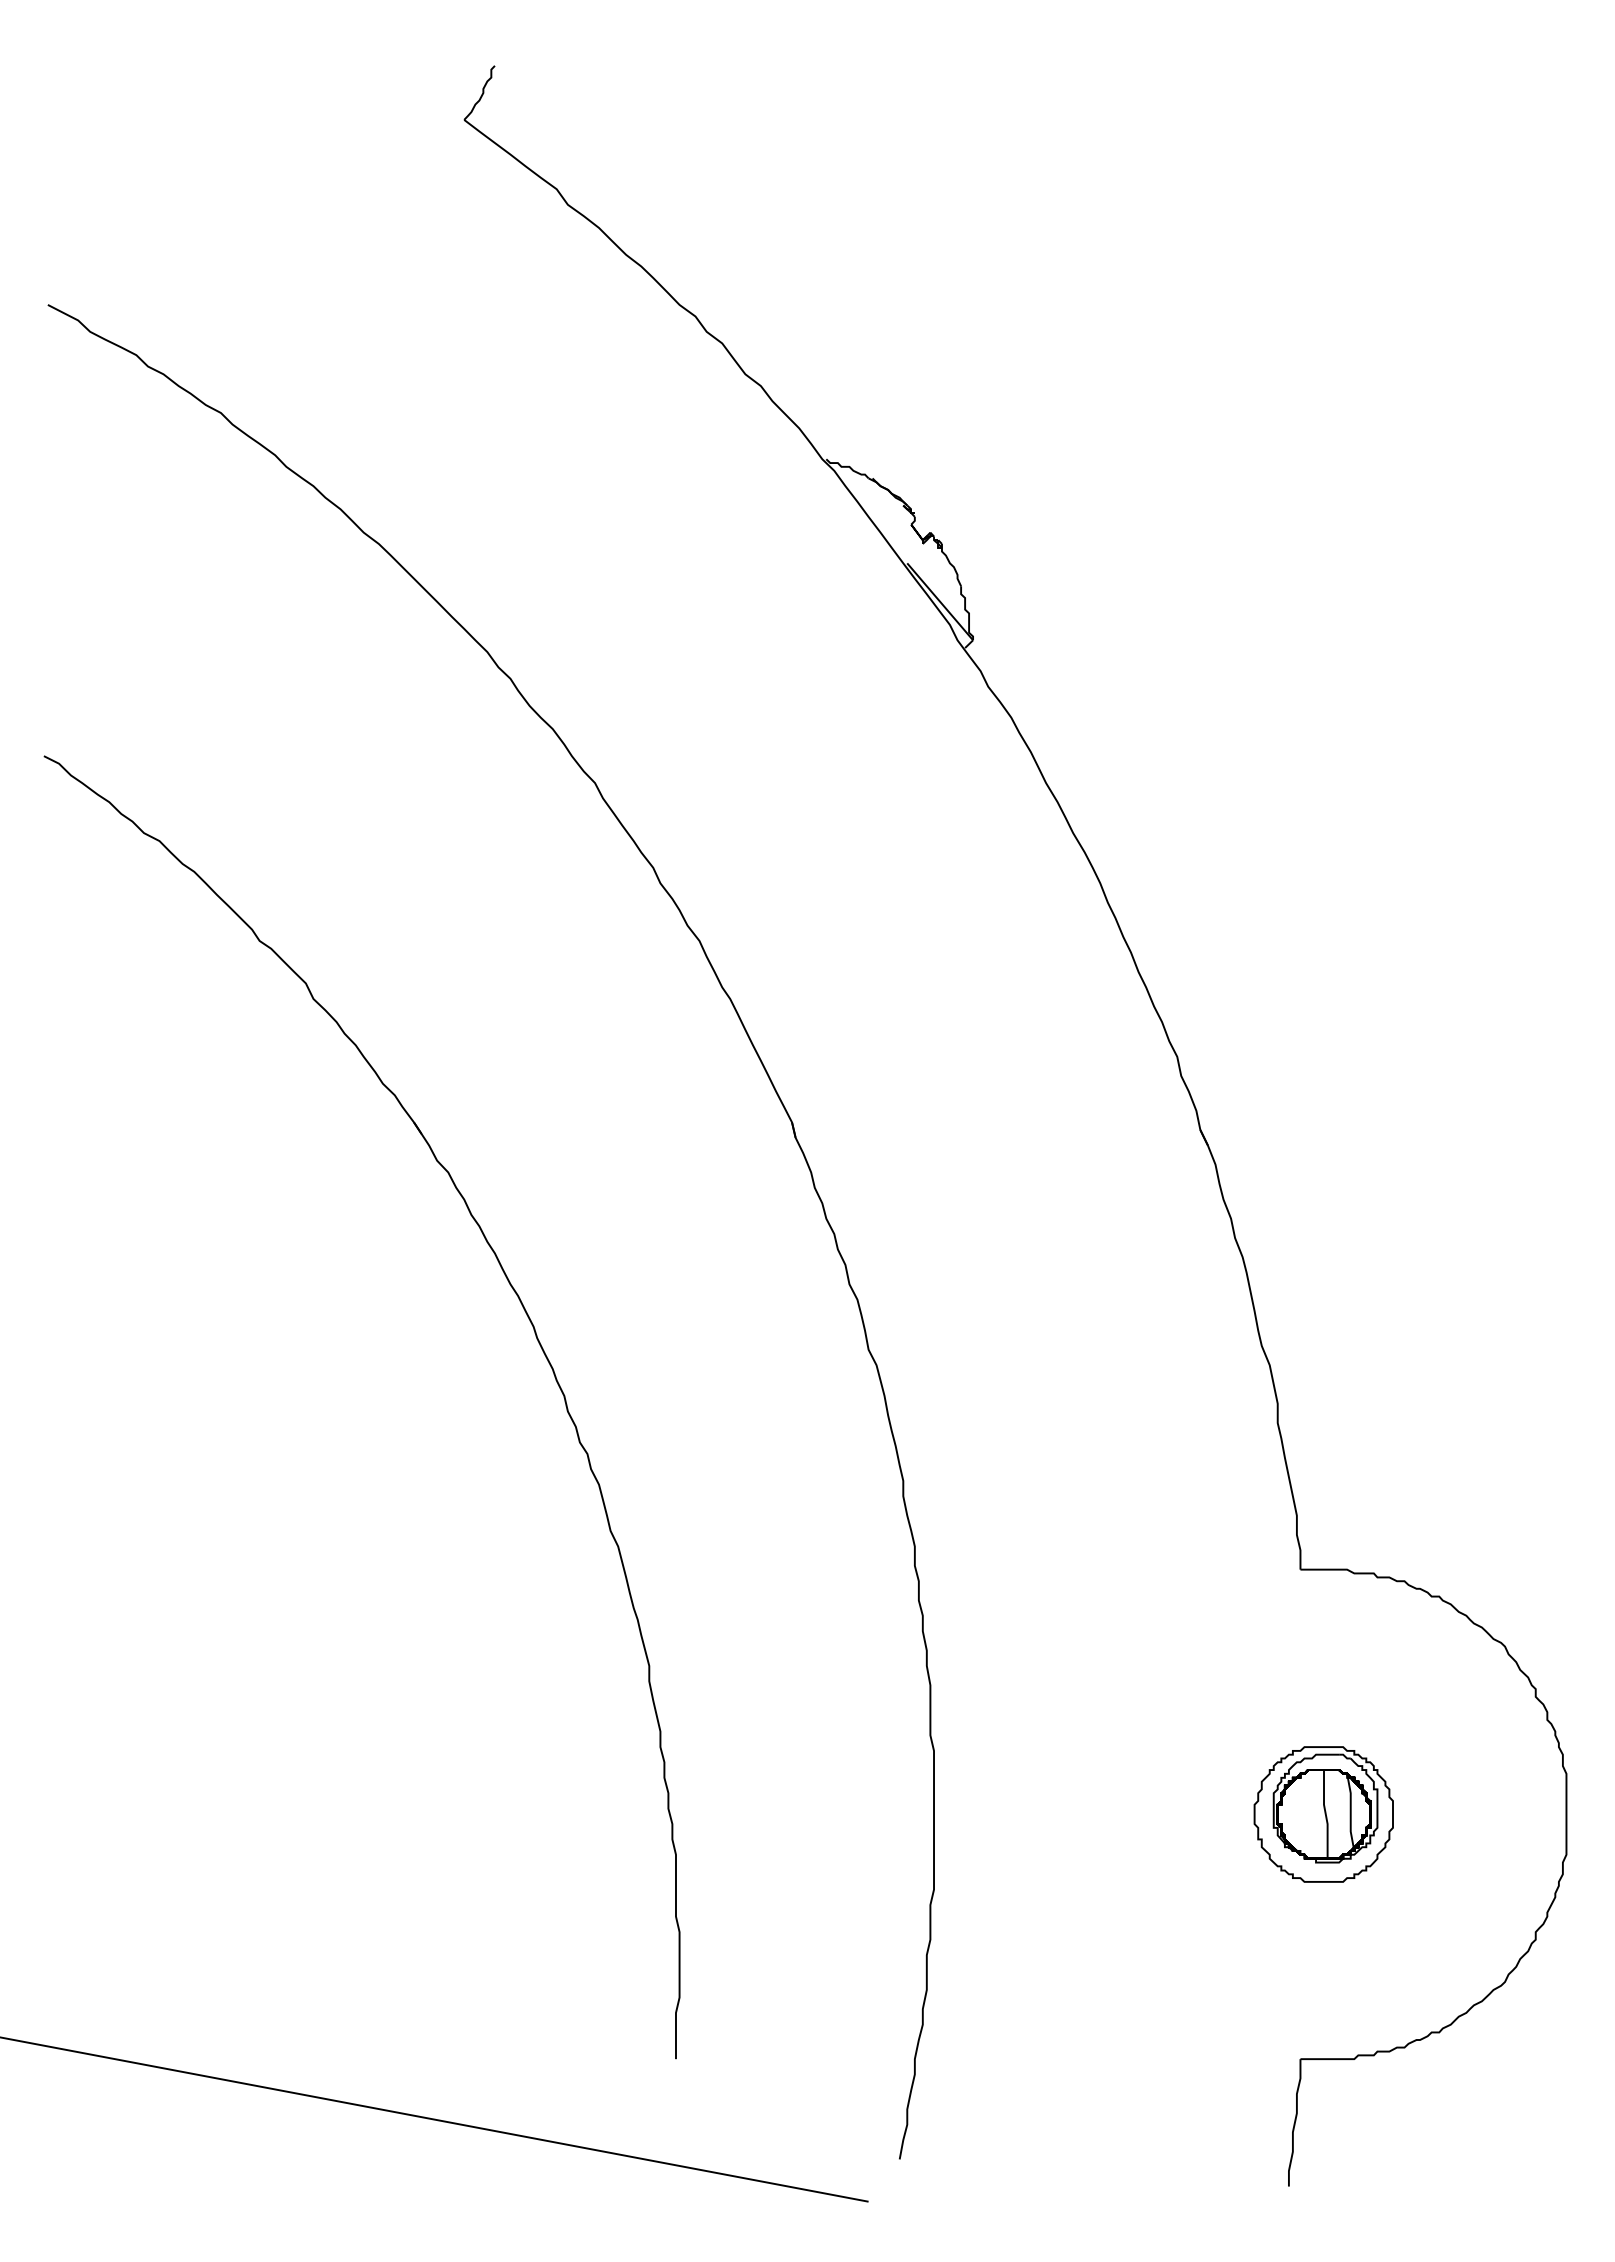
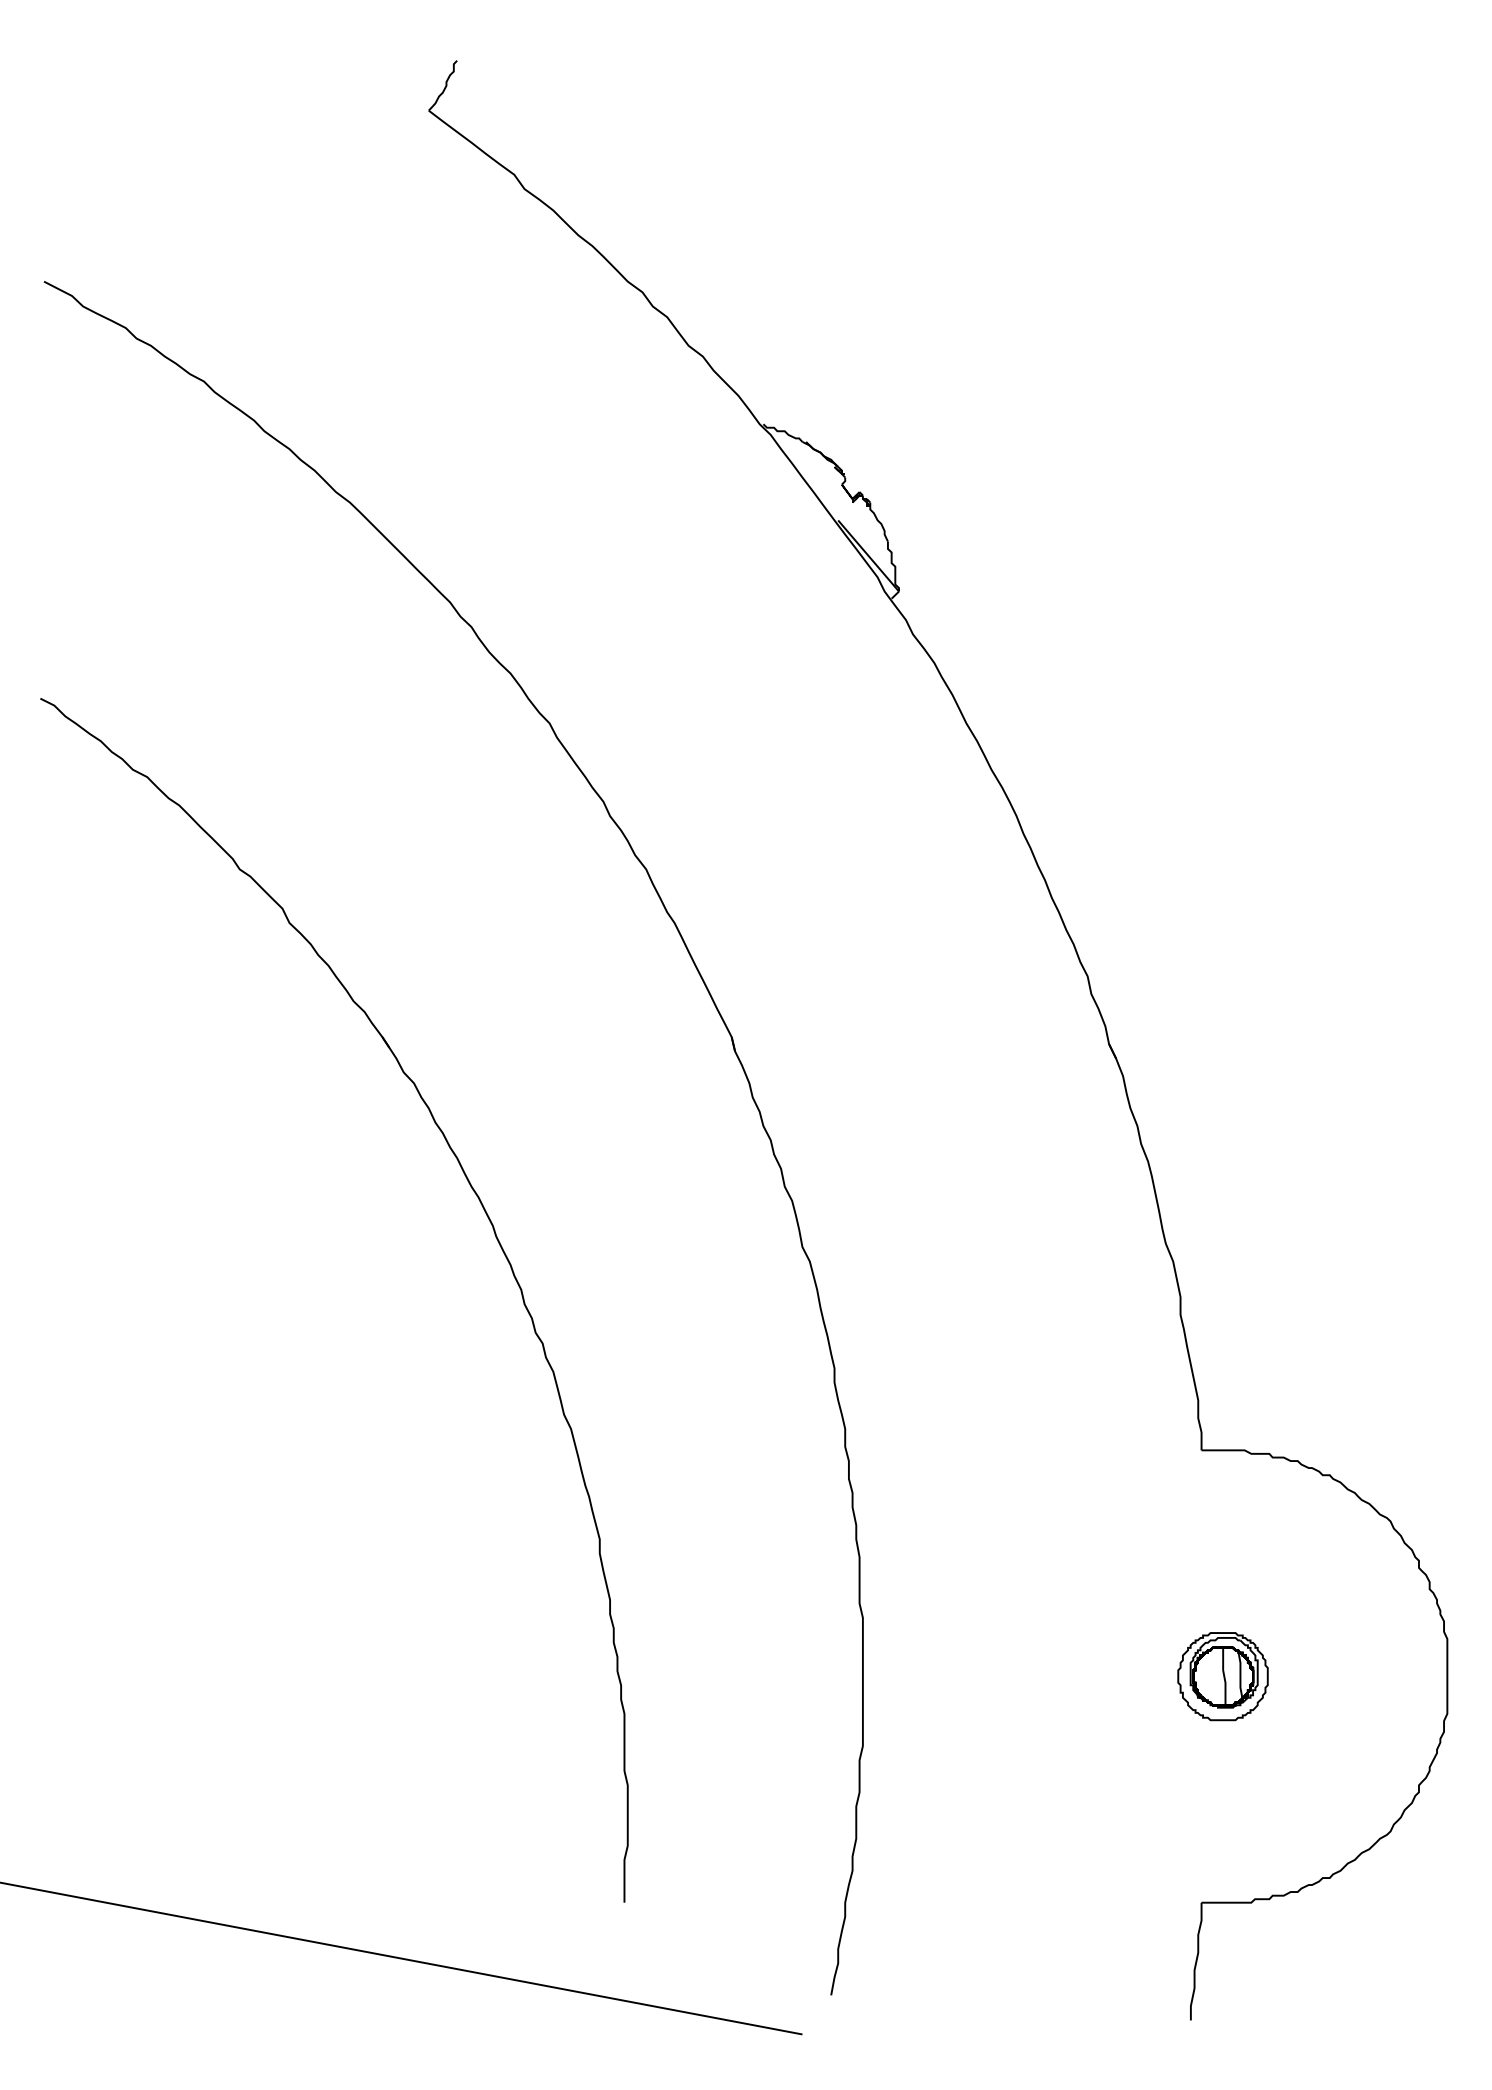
part: (1323, 1814) -> (1222, 1676), size x0.7

